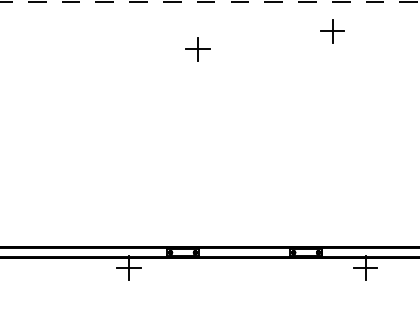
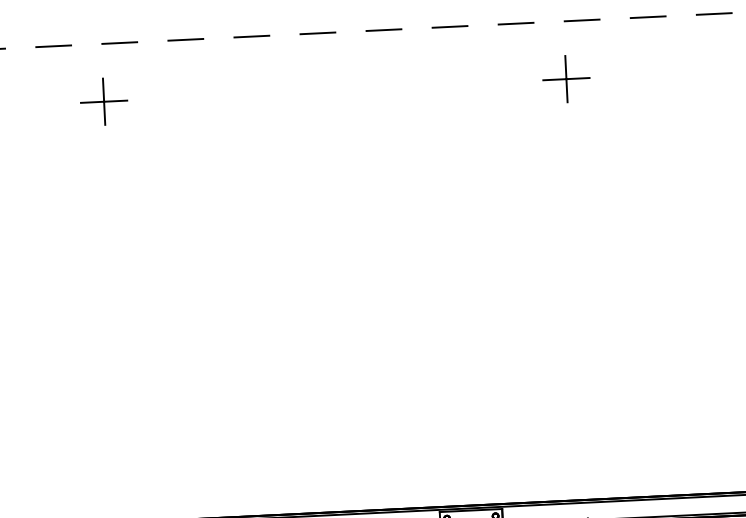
part: (332, 31) -> (566, 79), moved
part: (197, 49) -> (102, 102), moved

